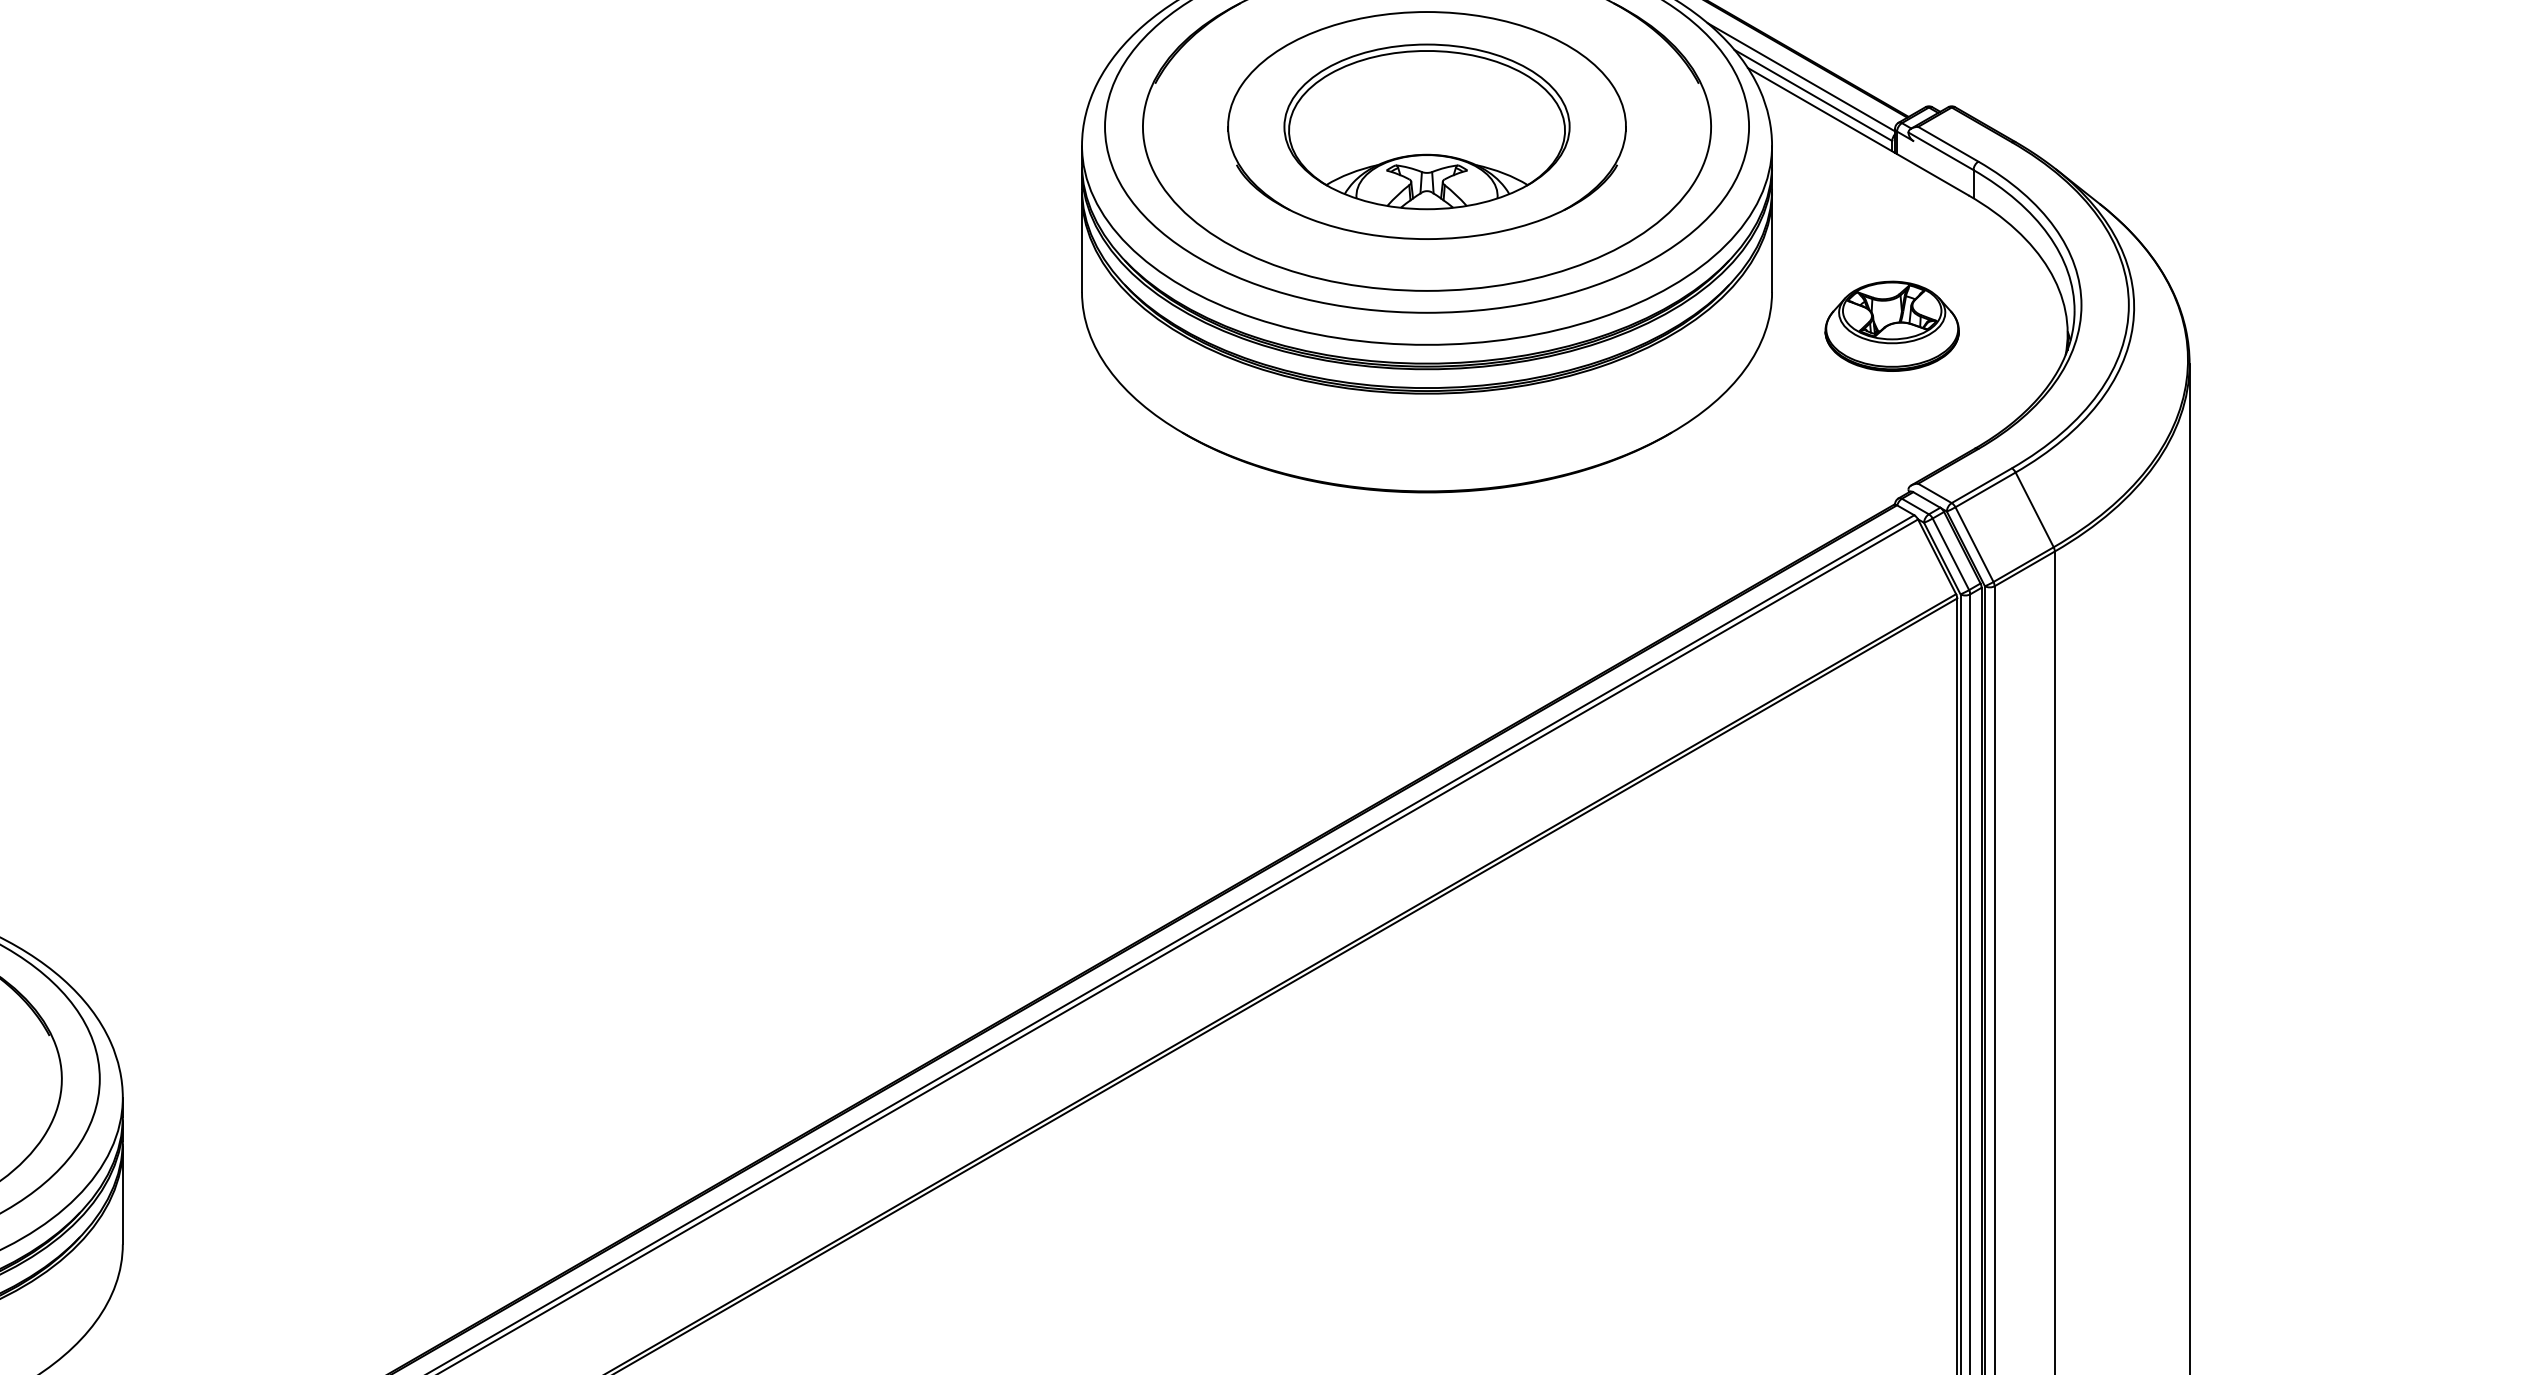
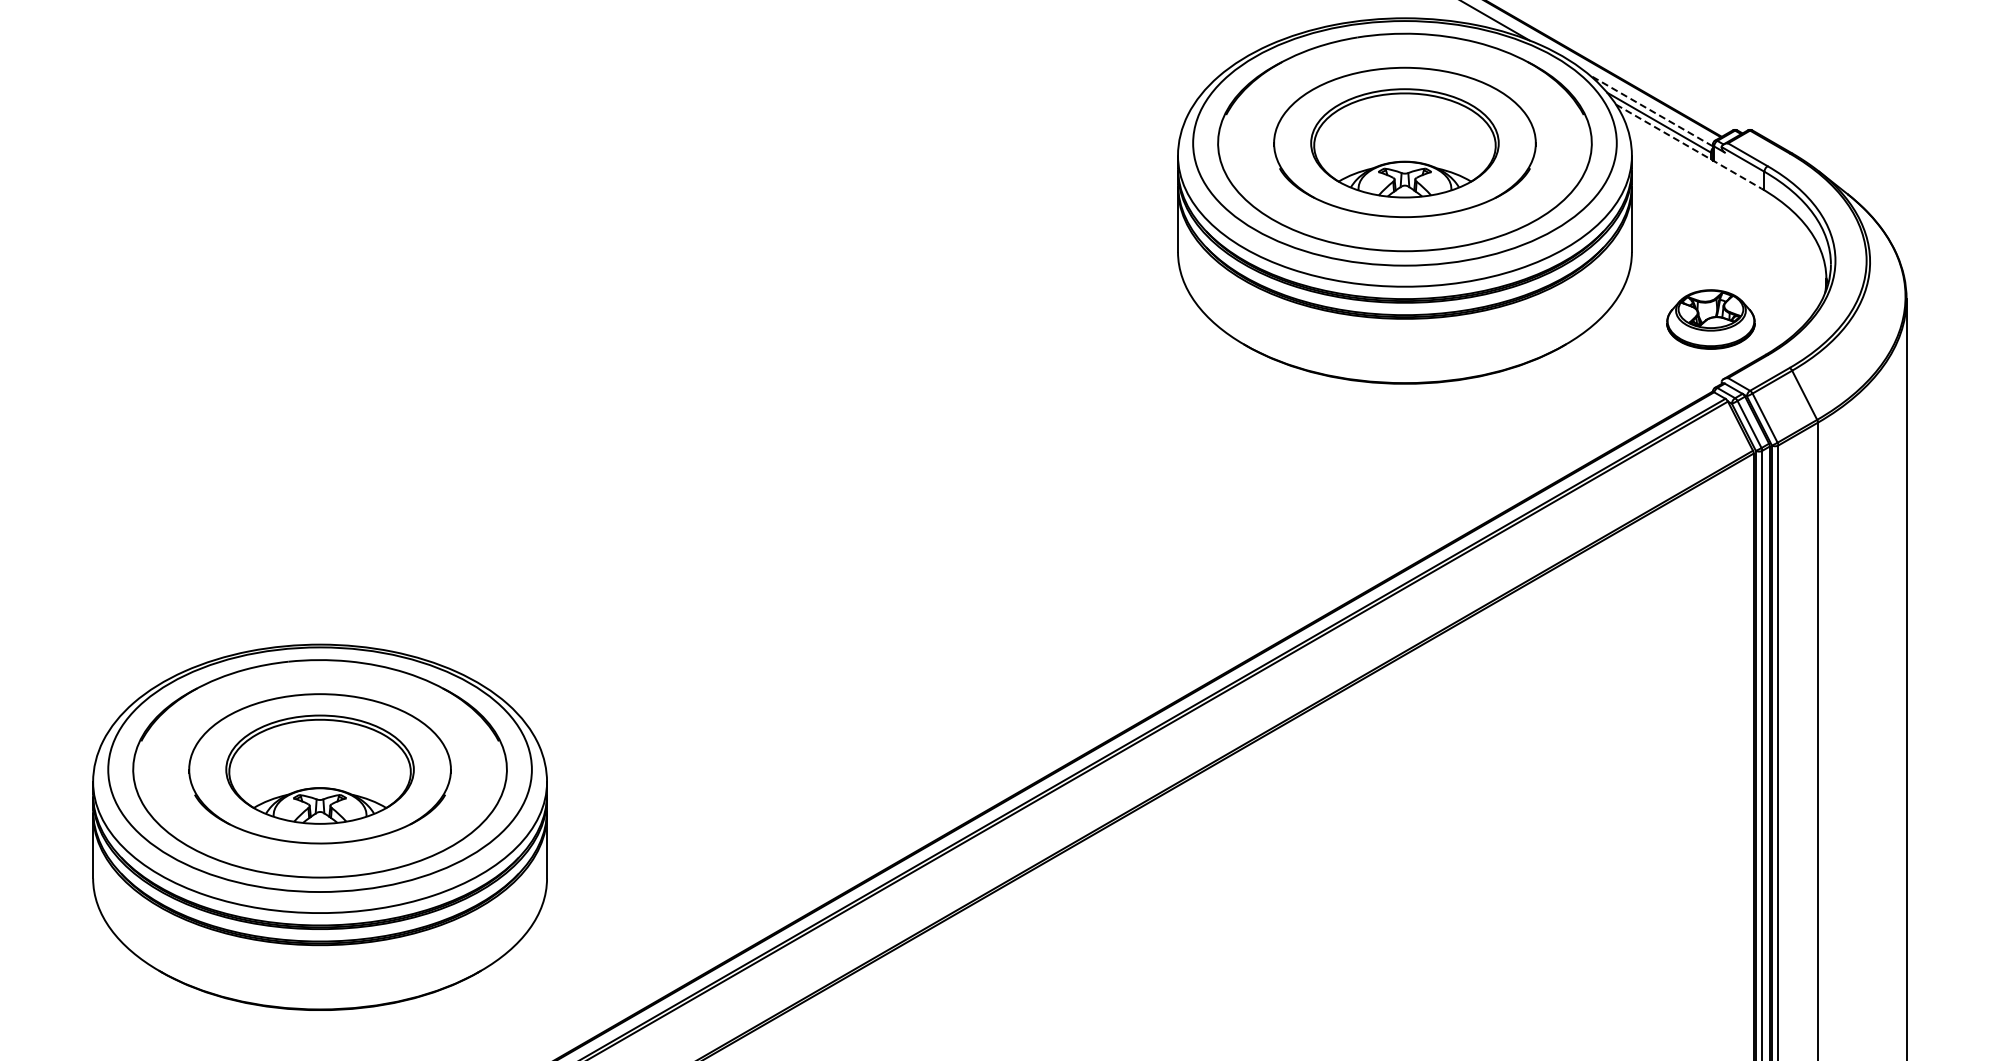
line: (1800, 76) -> (1650, 110), solid -> dashed
line: (1858, 131) -> (1688, 146), solid -> dashed
part: (1891, 326) -> (1710, 319), moved

